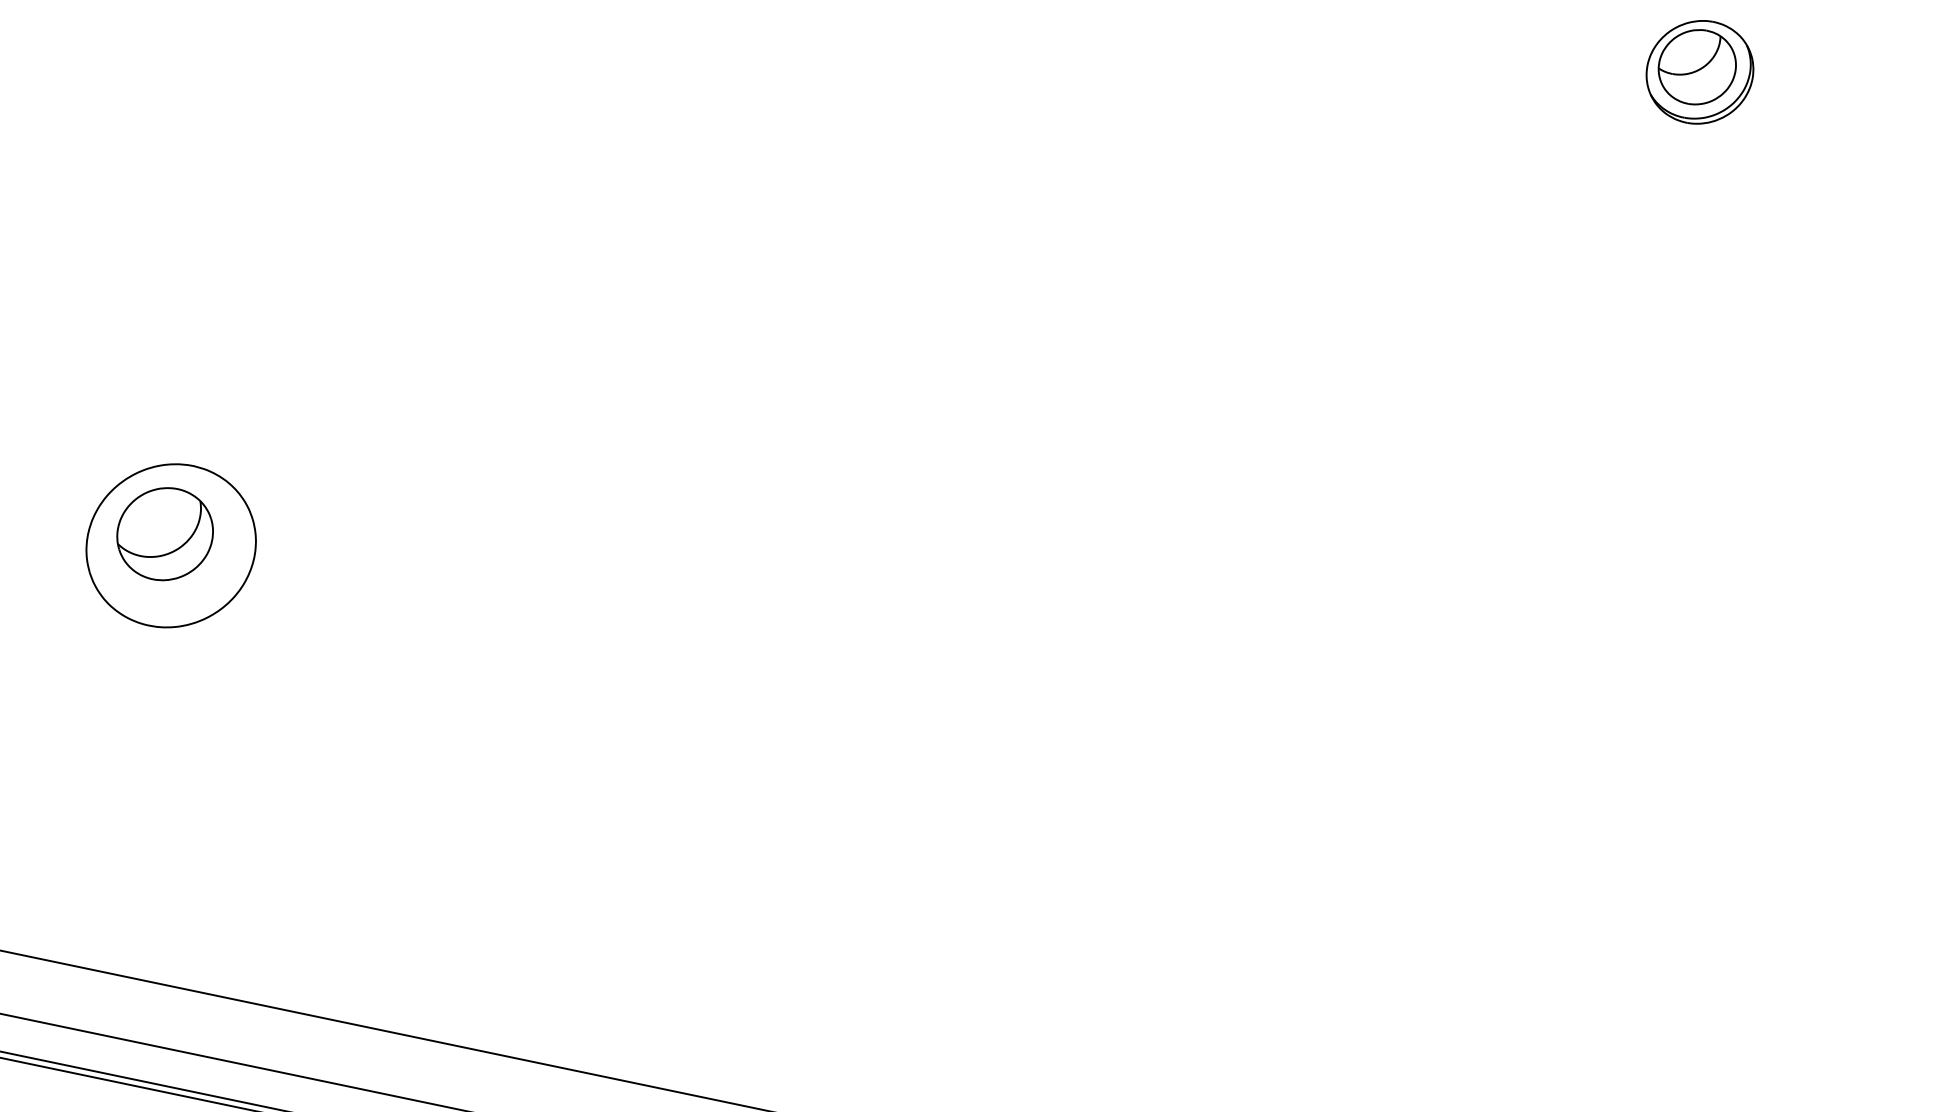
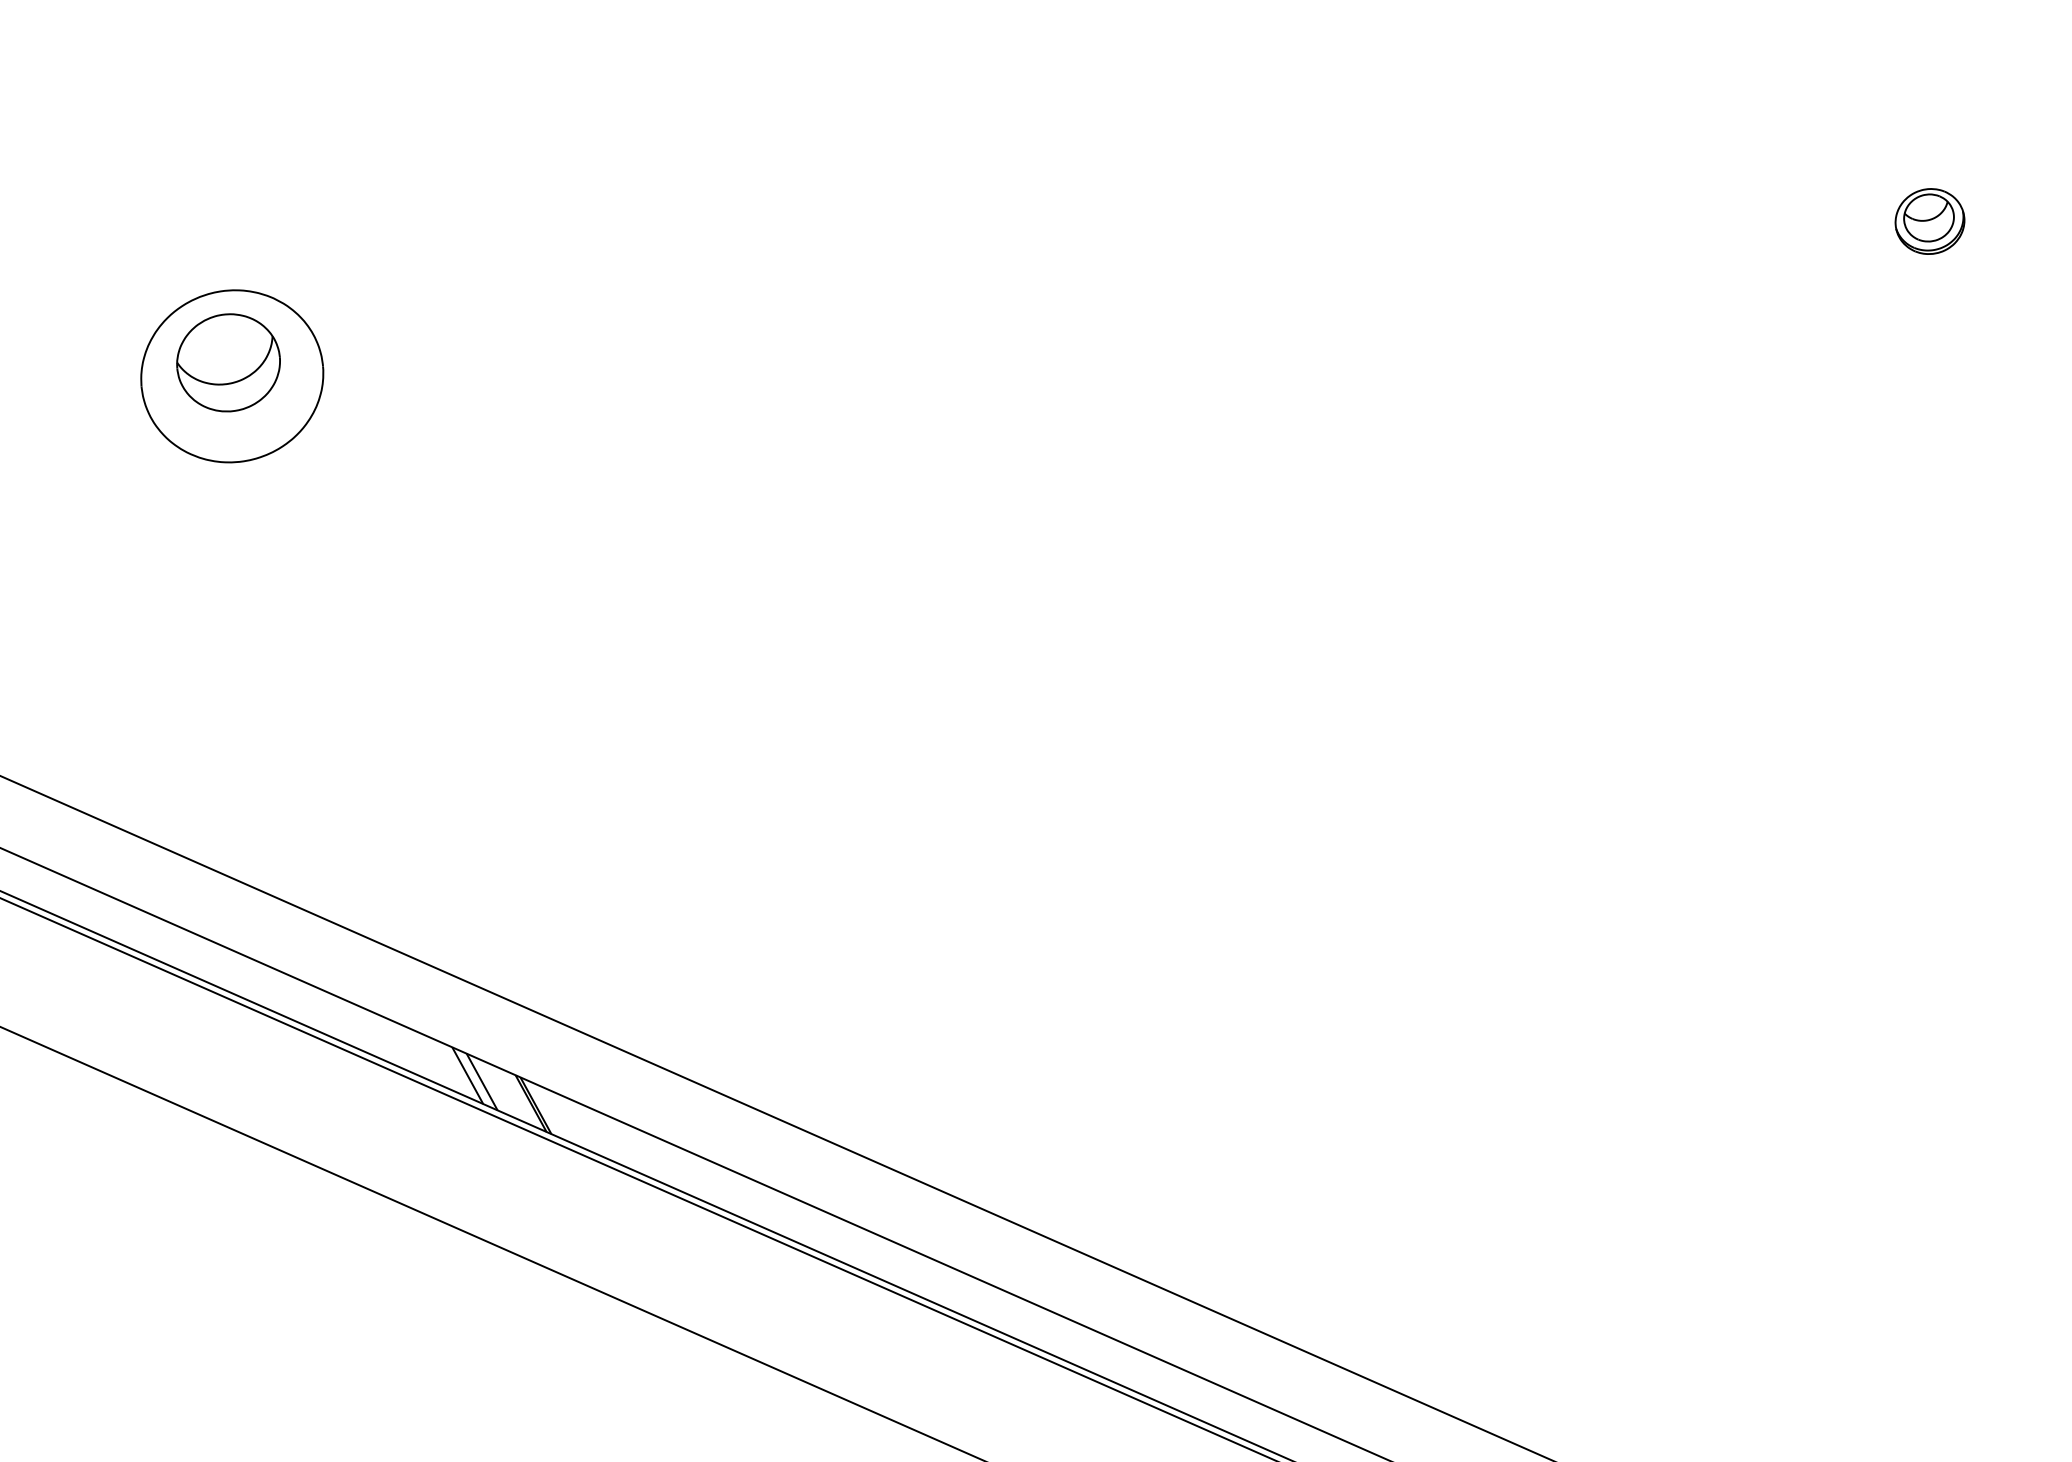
part: (1699, 72) -> (1929, 221), size x0.6

